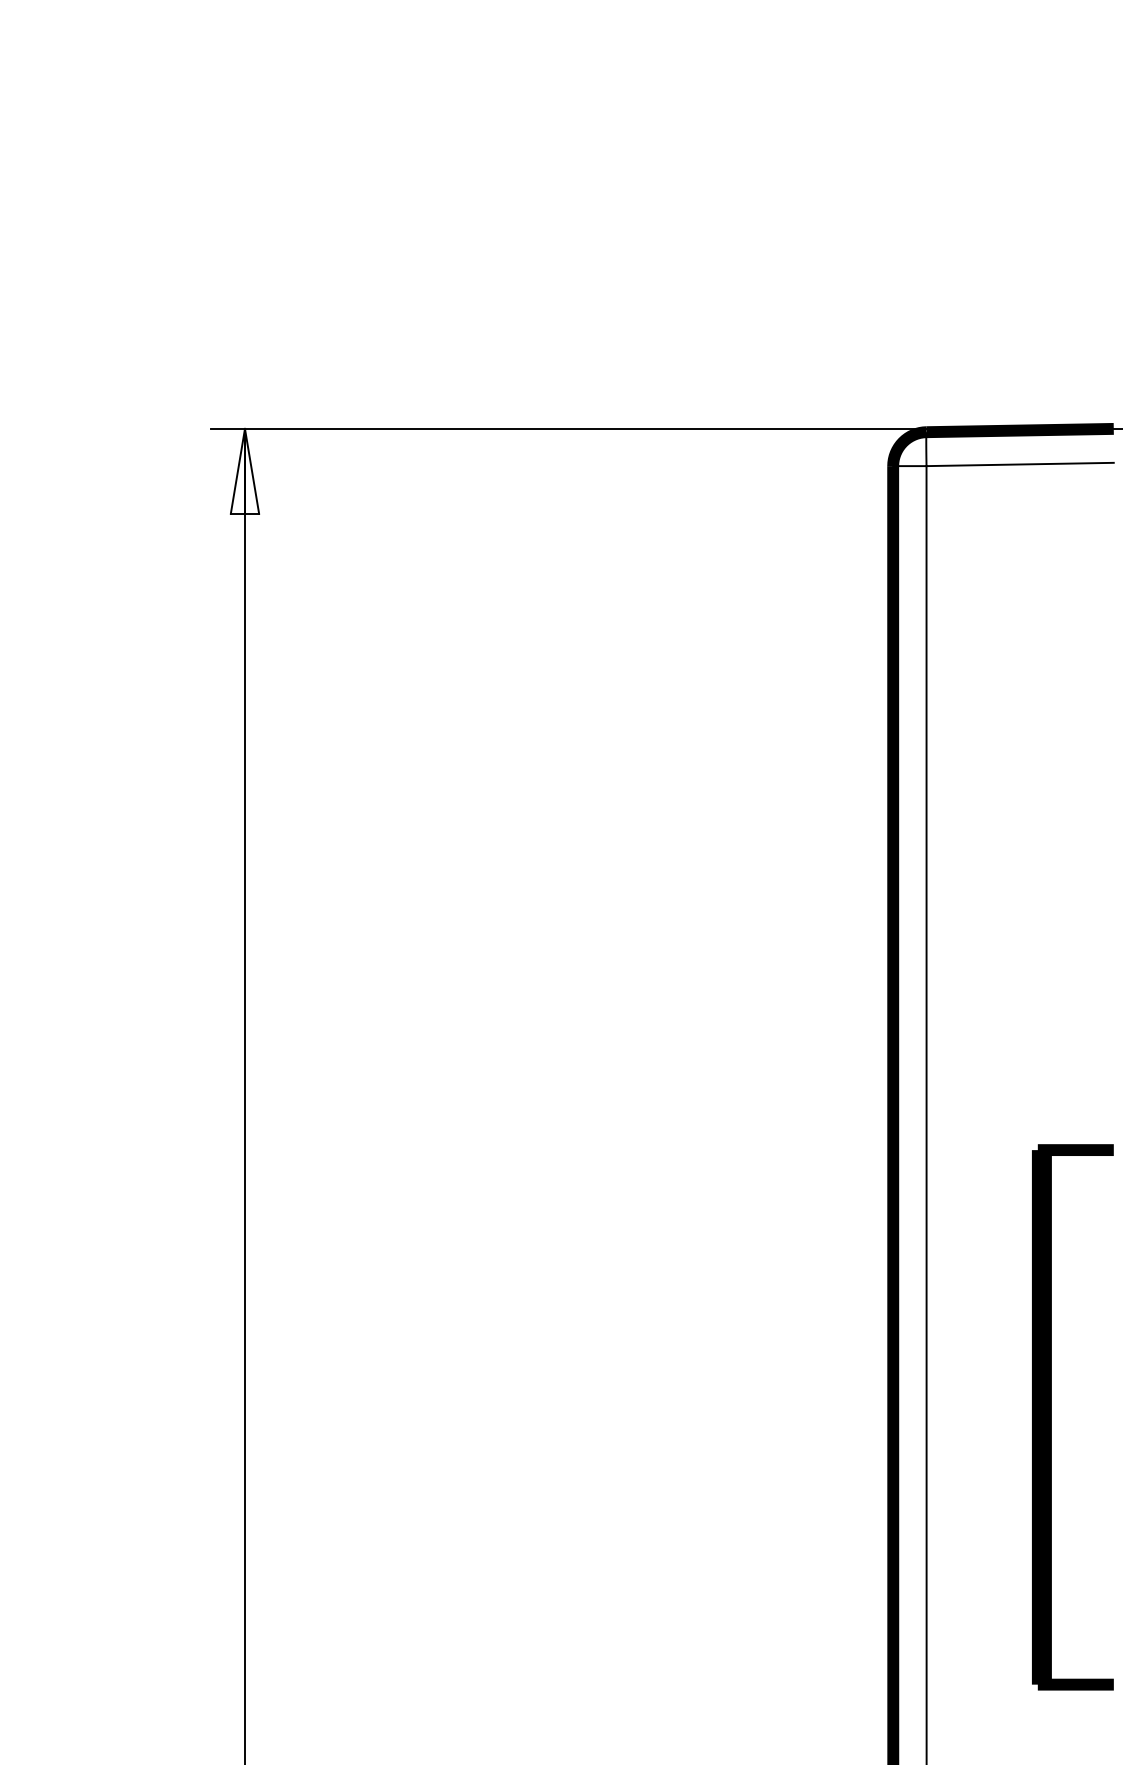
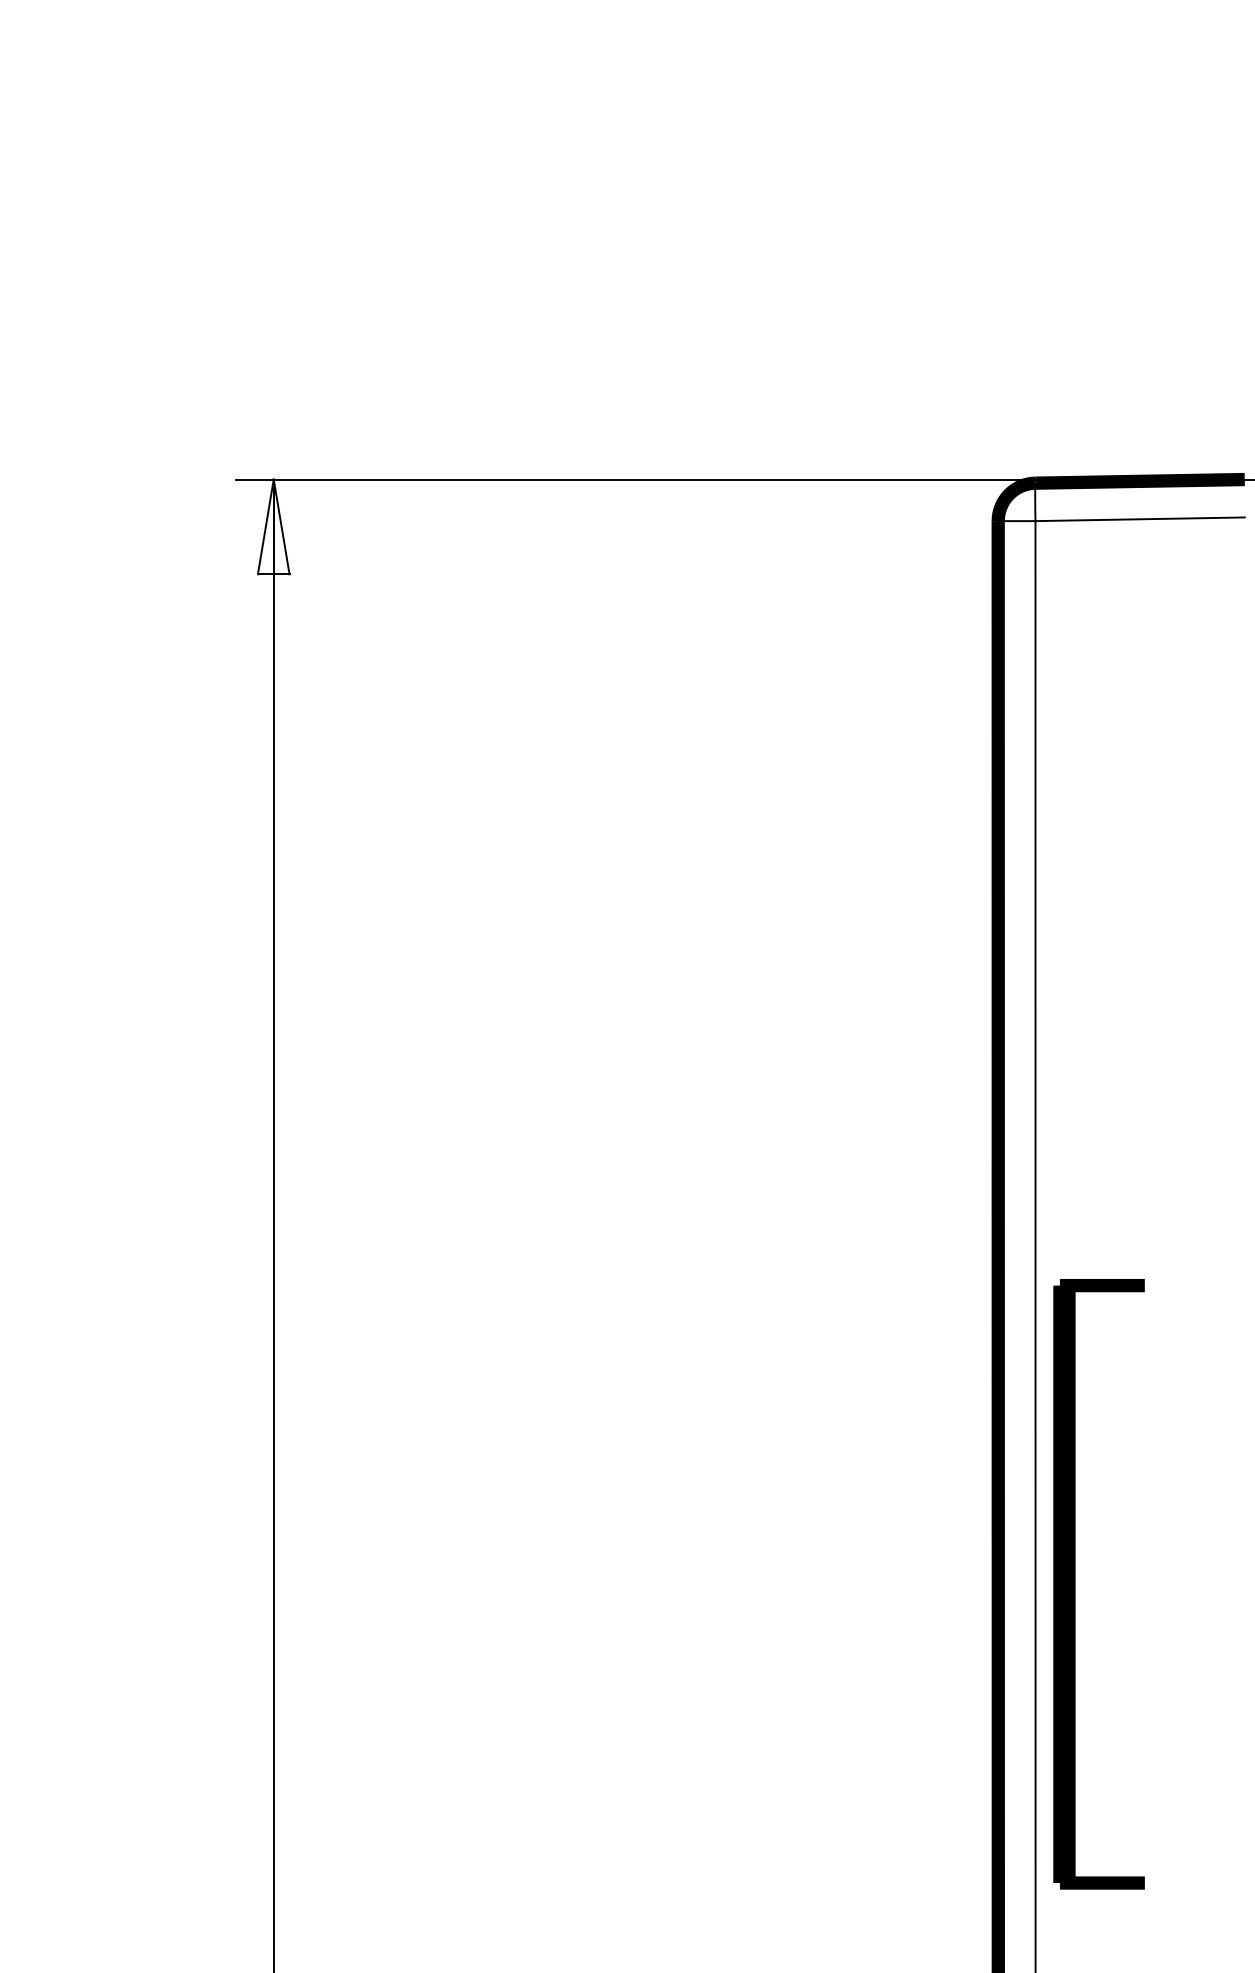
part: (1051, 1417) -> (1075, 1584), moved

